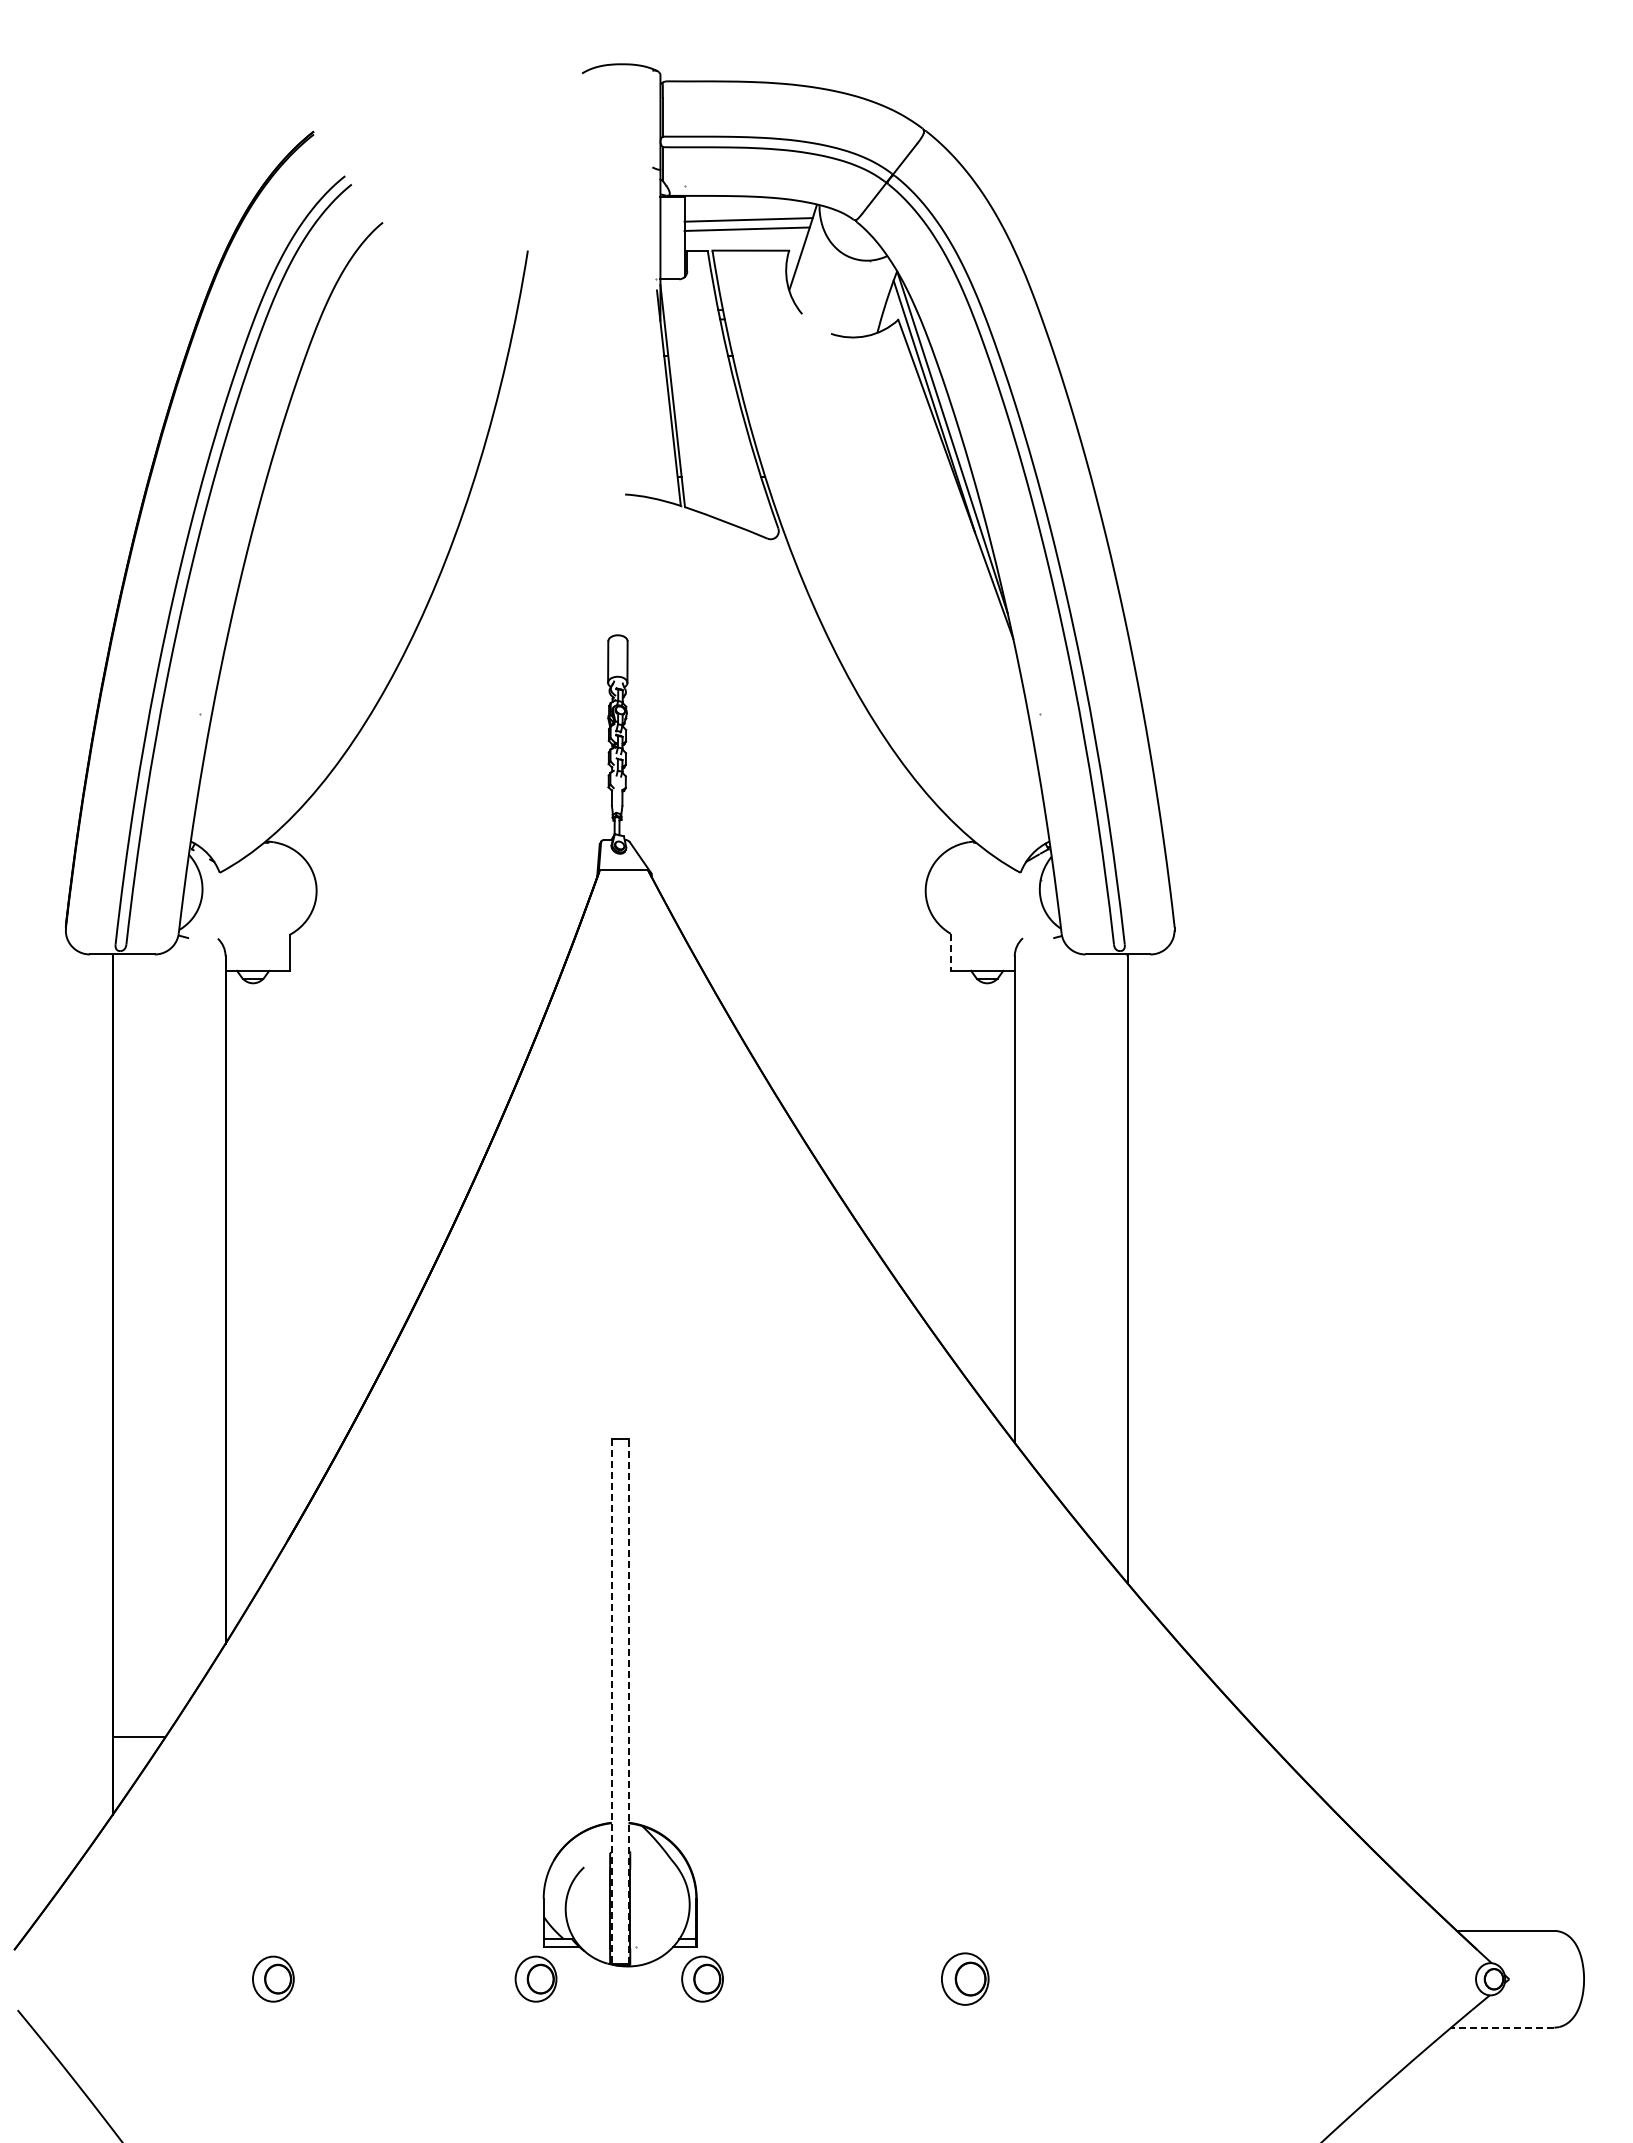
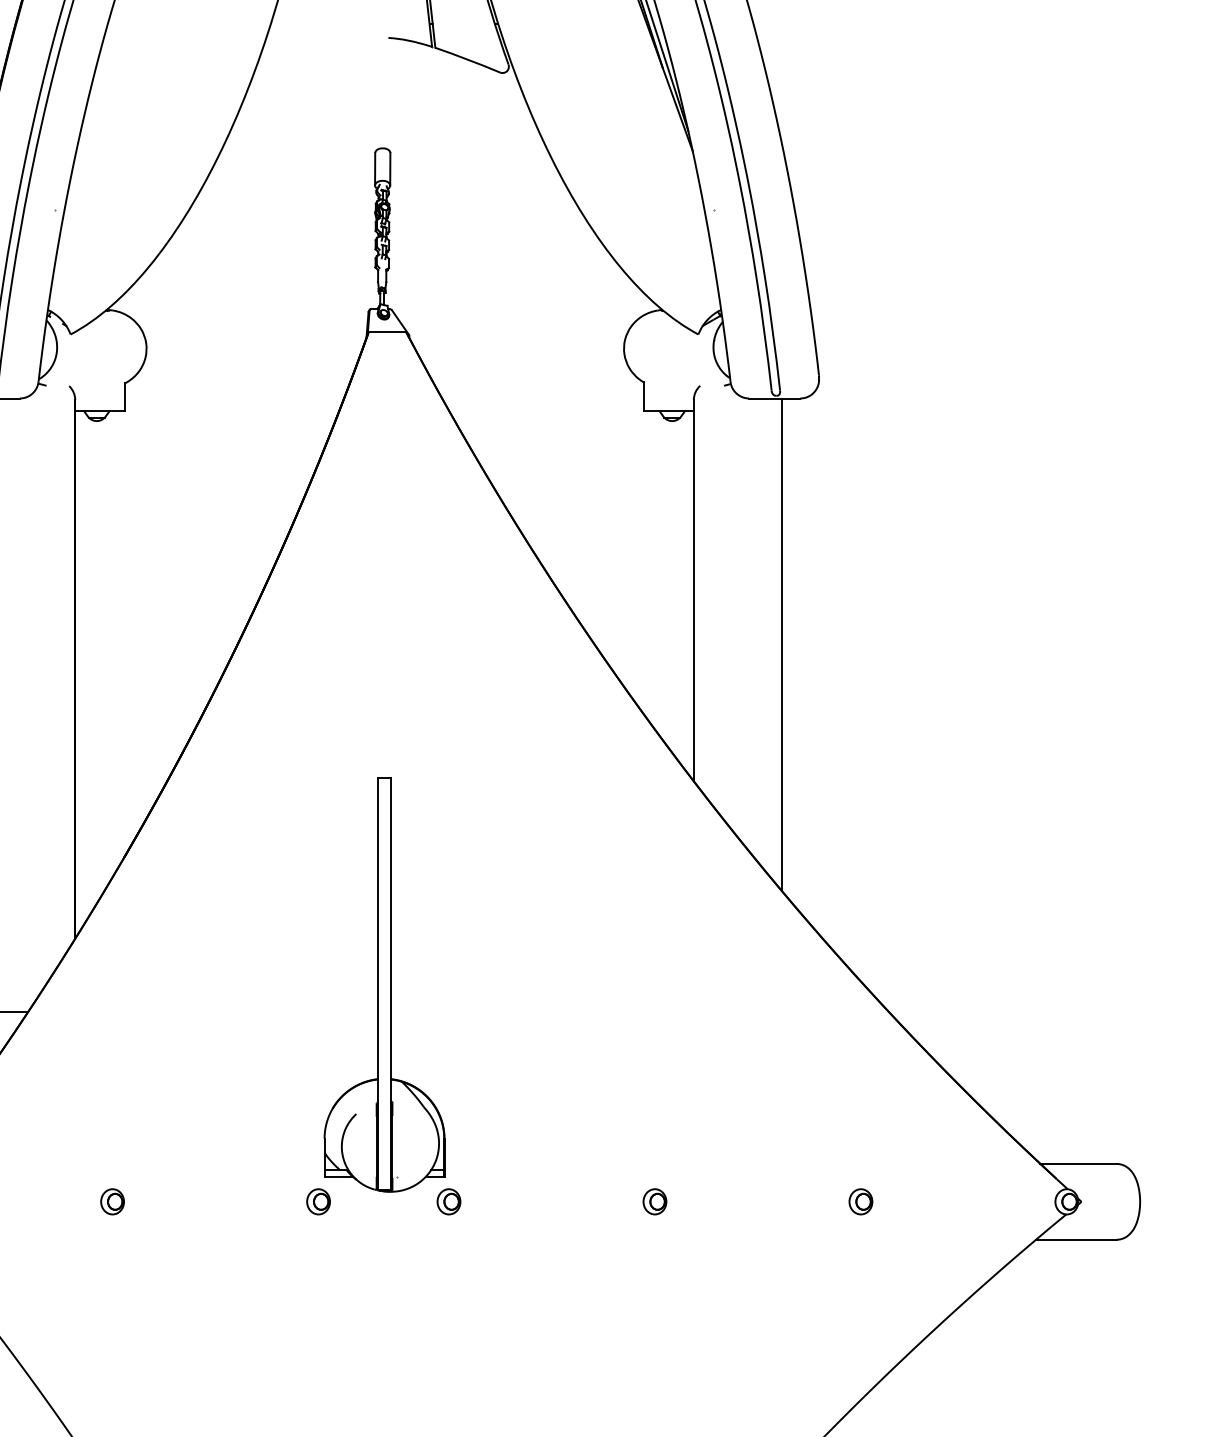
line: (950, 952) -> (643, 396), dashed -> solid
line: (611, 1701) -> (377, 984), dashed -> solid
line: (628, 1701) -> (391, 984), dashed -> solid
part: (272, 1979) -> (111, 1202), size x0.71
part: (535, 1979) -> (318, 1202), size x0.71
part: (701, 1979) -> (448, 1202), size x0.71
part: (964, 1979) -> (654, 1202), size x0.62
part: (1227, 1979) -> (860, 1202), added
line: (1502, 2027) -> (1076, 1239), dashed -> solid

